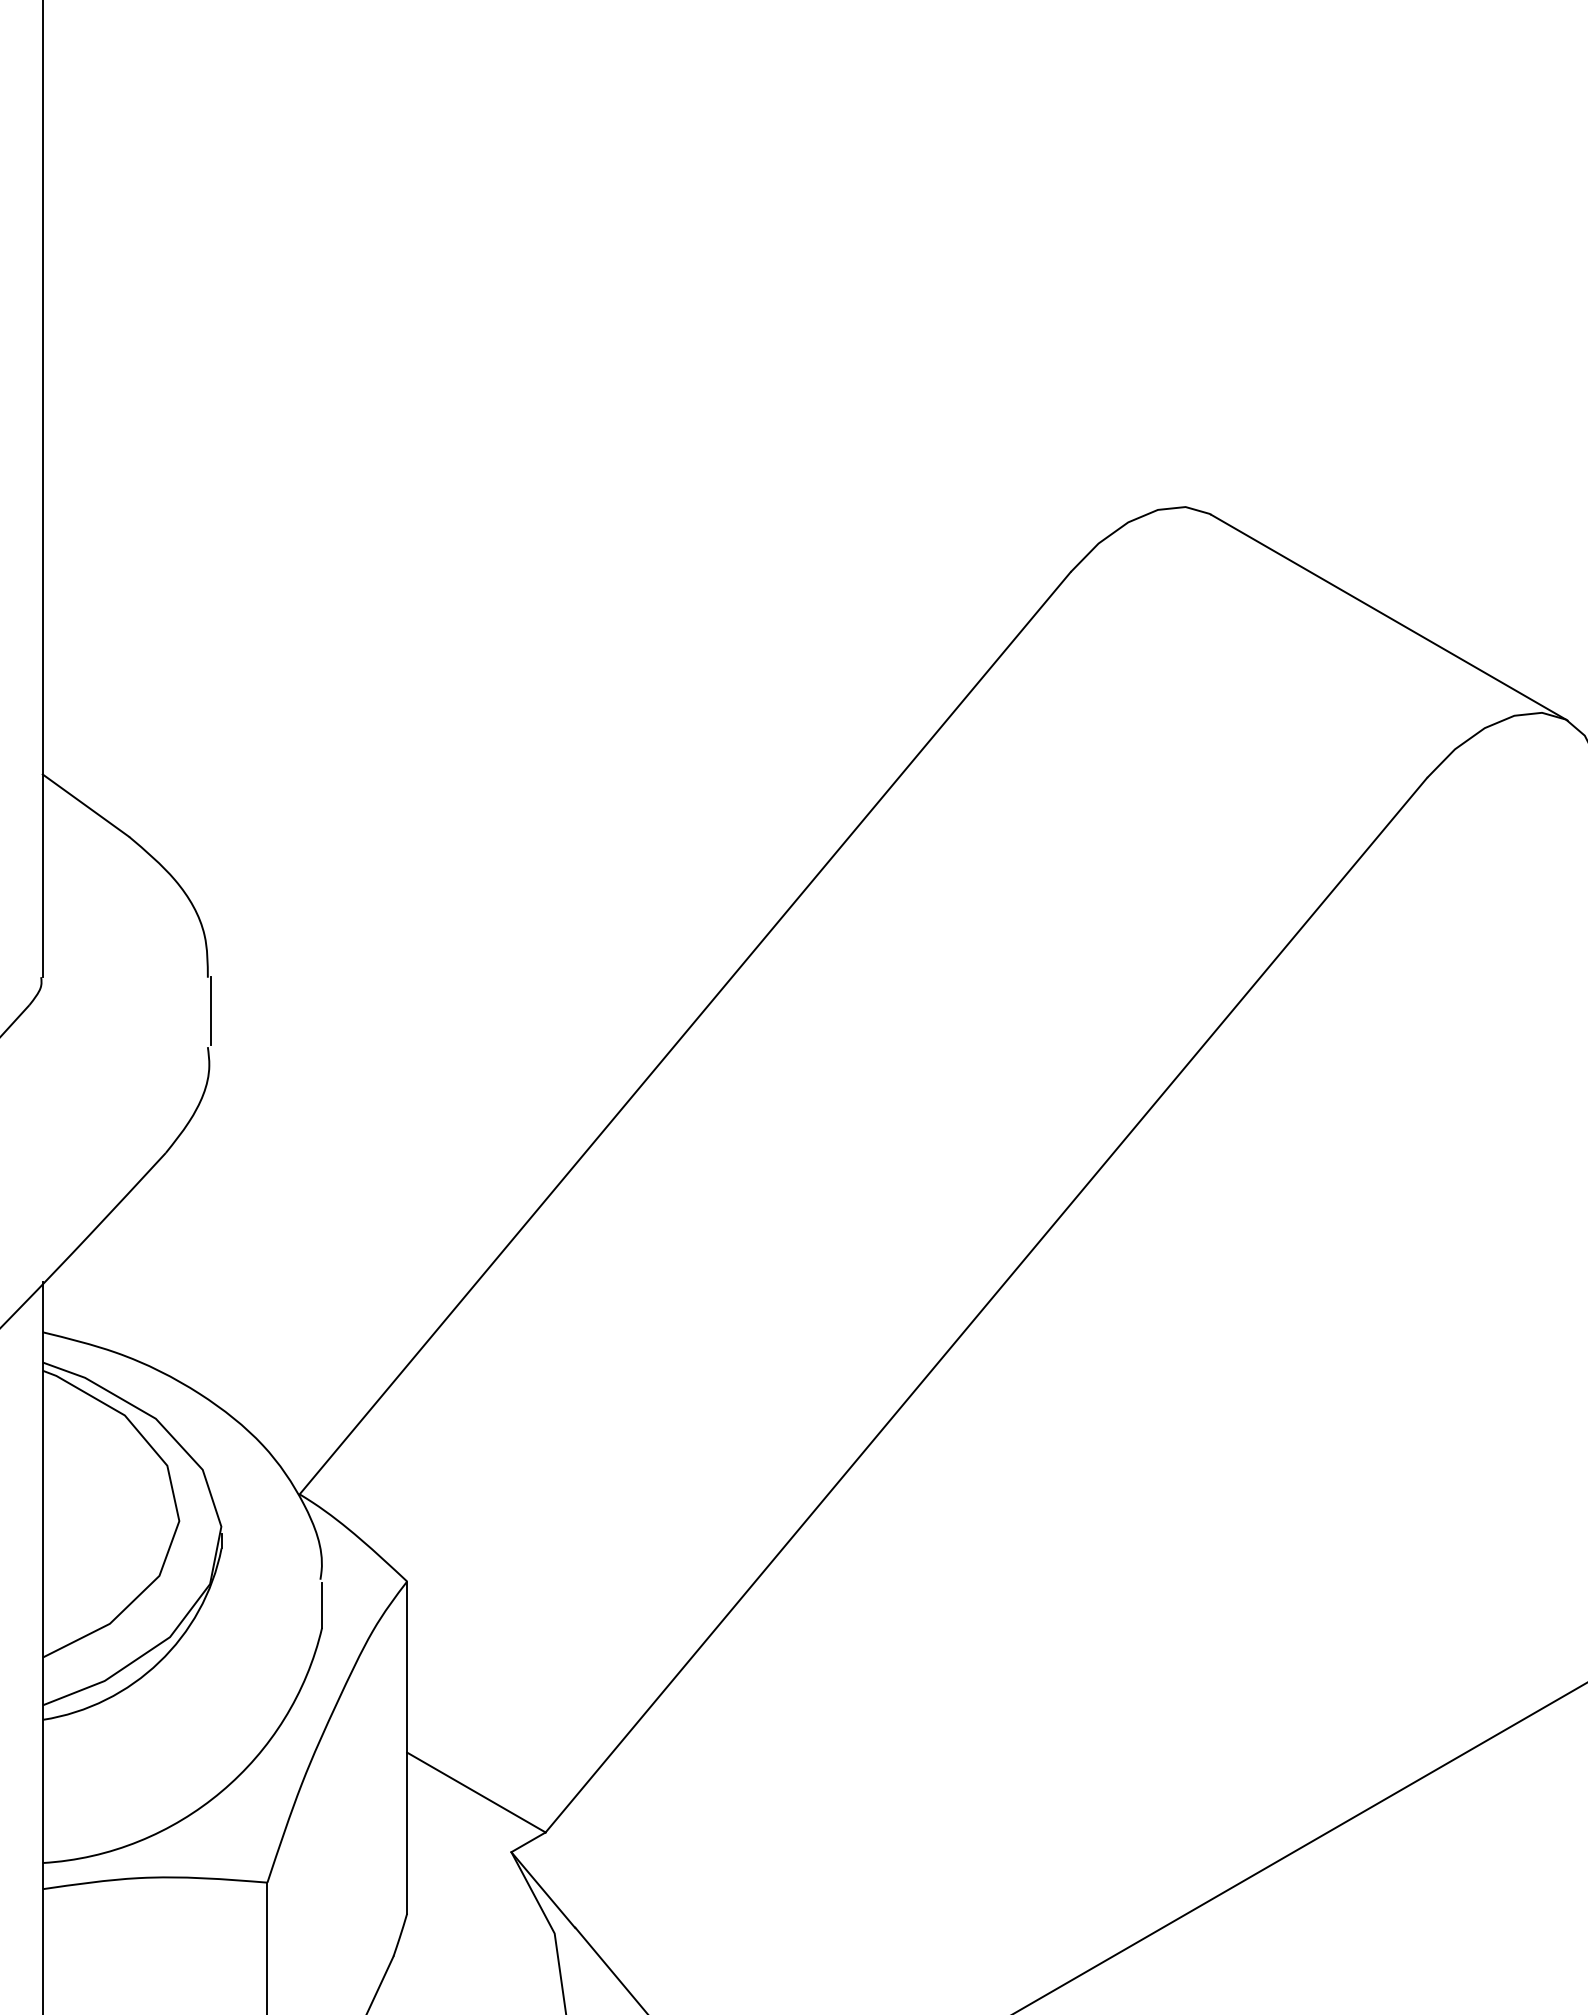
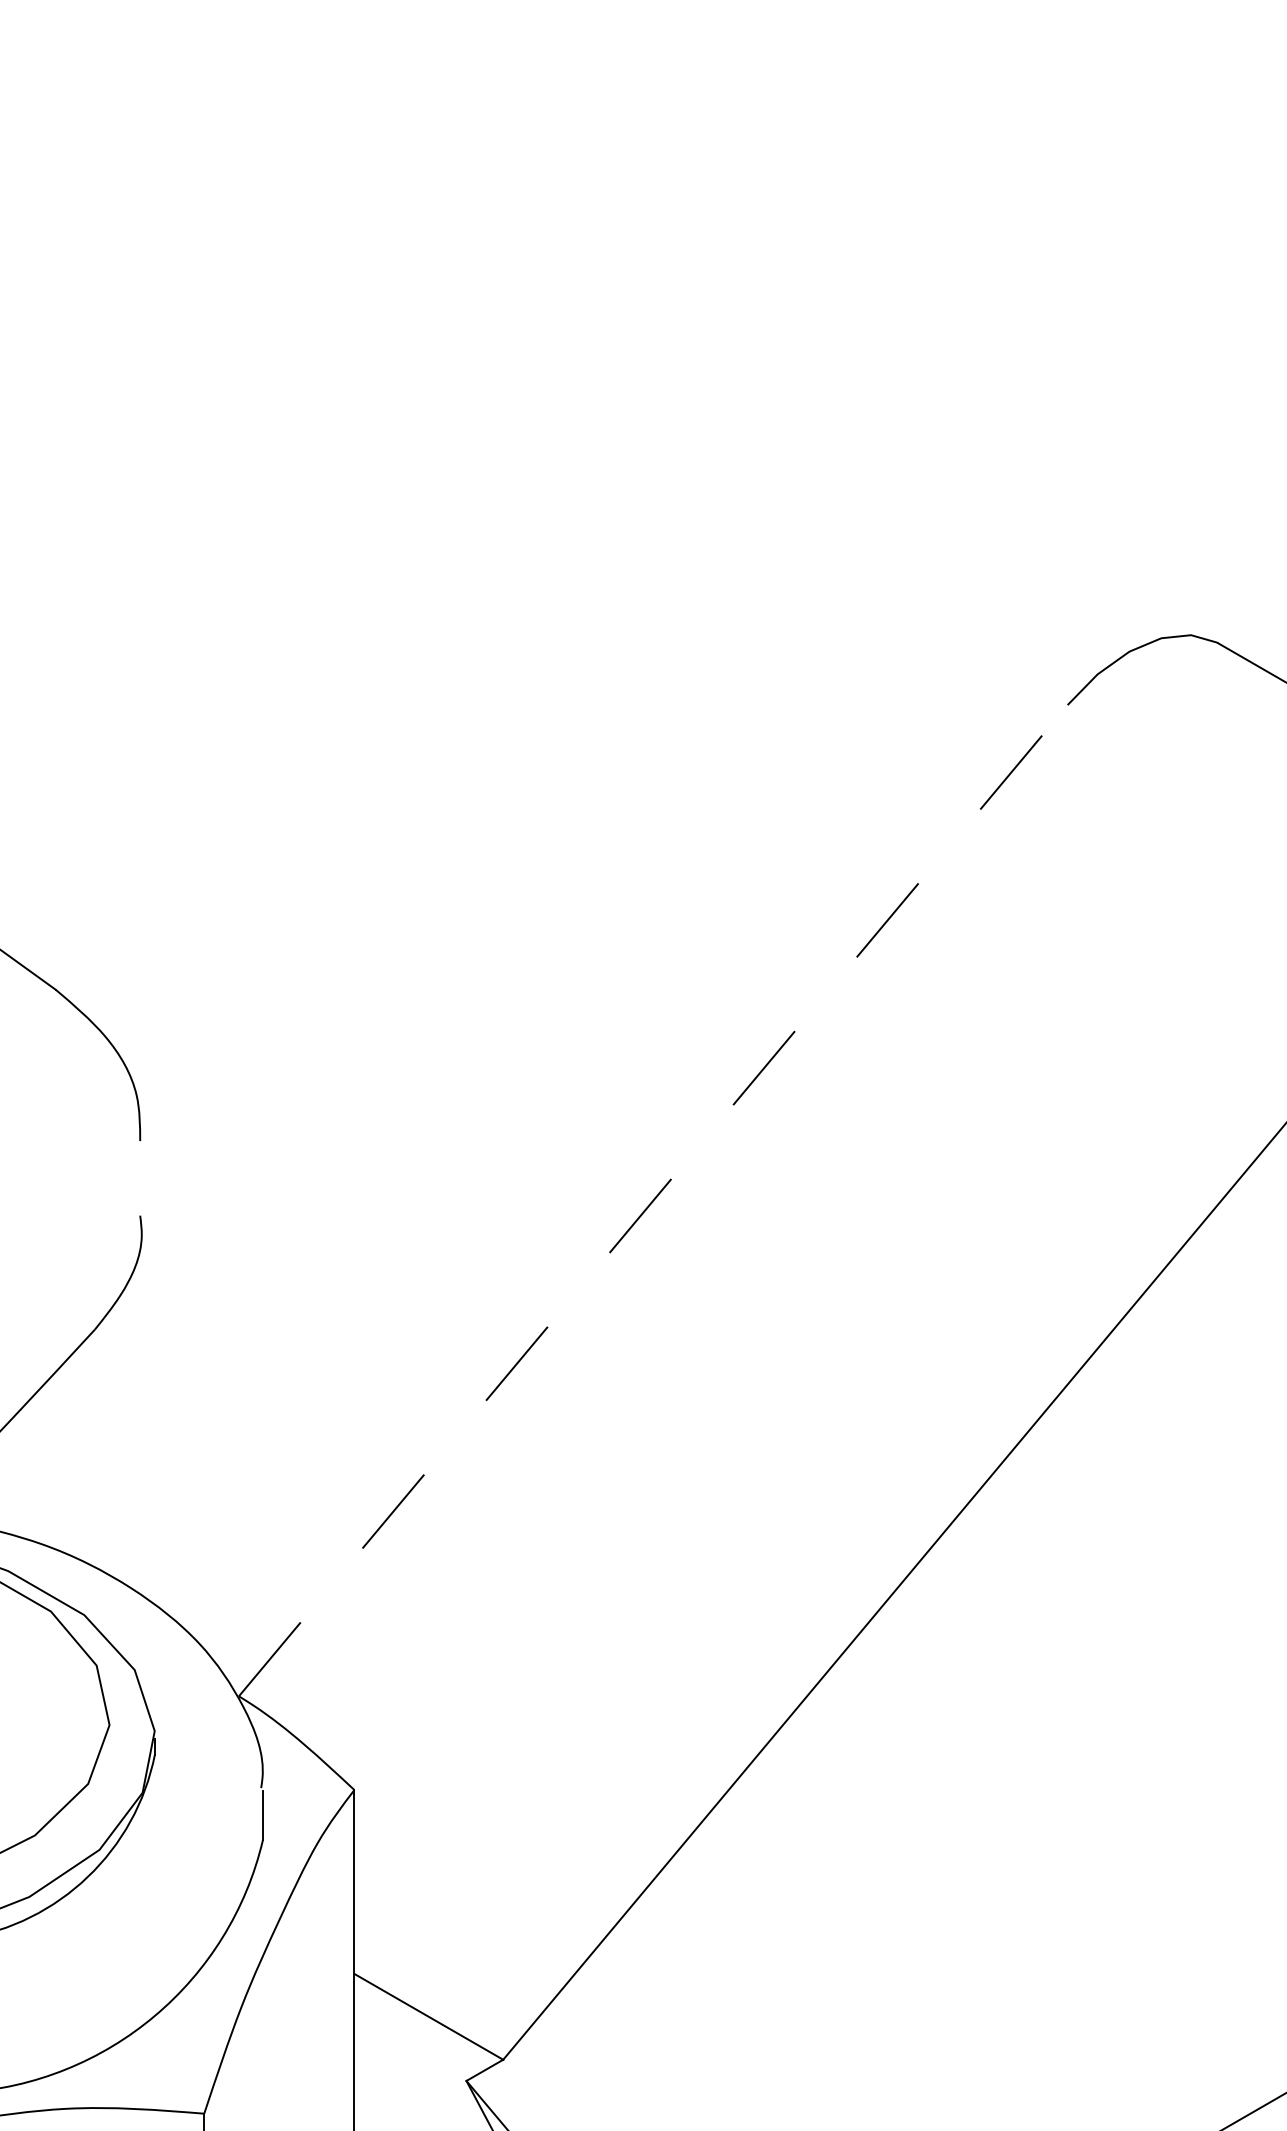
line: (210, 1010) -> (143, 1176), removed
line: (685, 1032) -> (653, 1199), solid -> dashed

